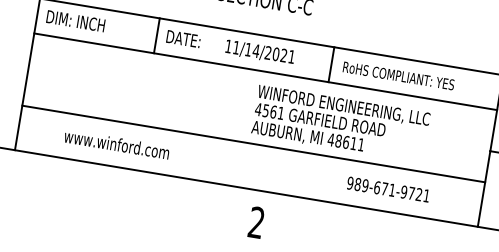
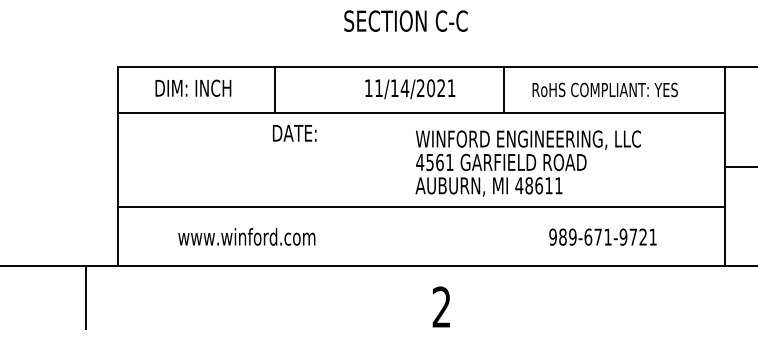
text: (76, 20) -> (193, 87), moved
text: (183, 39) -> (294, 133), moved
text: (398, 75) -> (604, 89), moved

